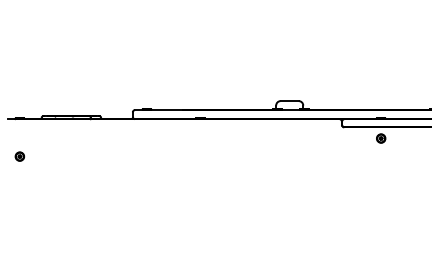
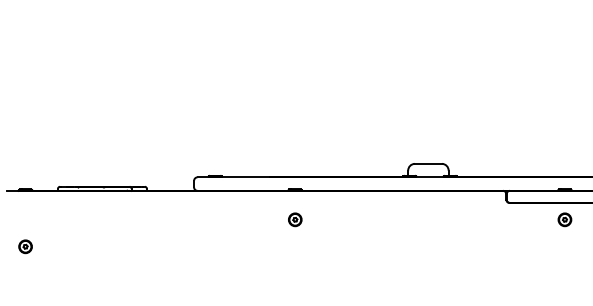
part: (200, 138) -> (295, 219), added

